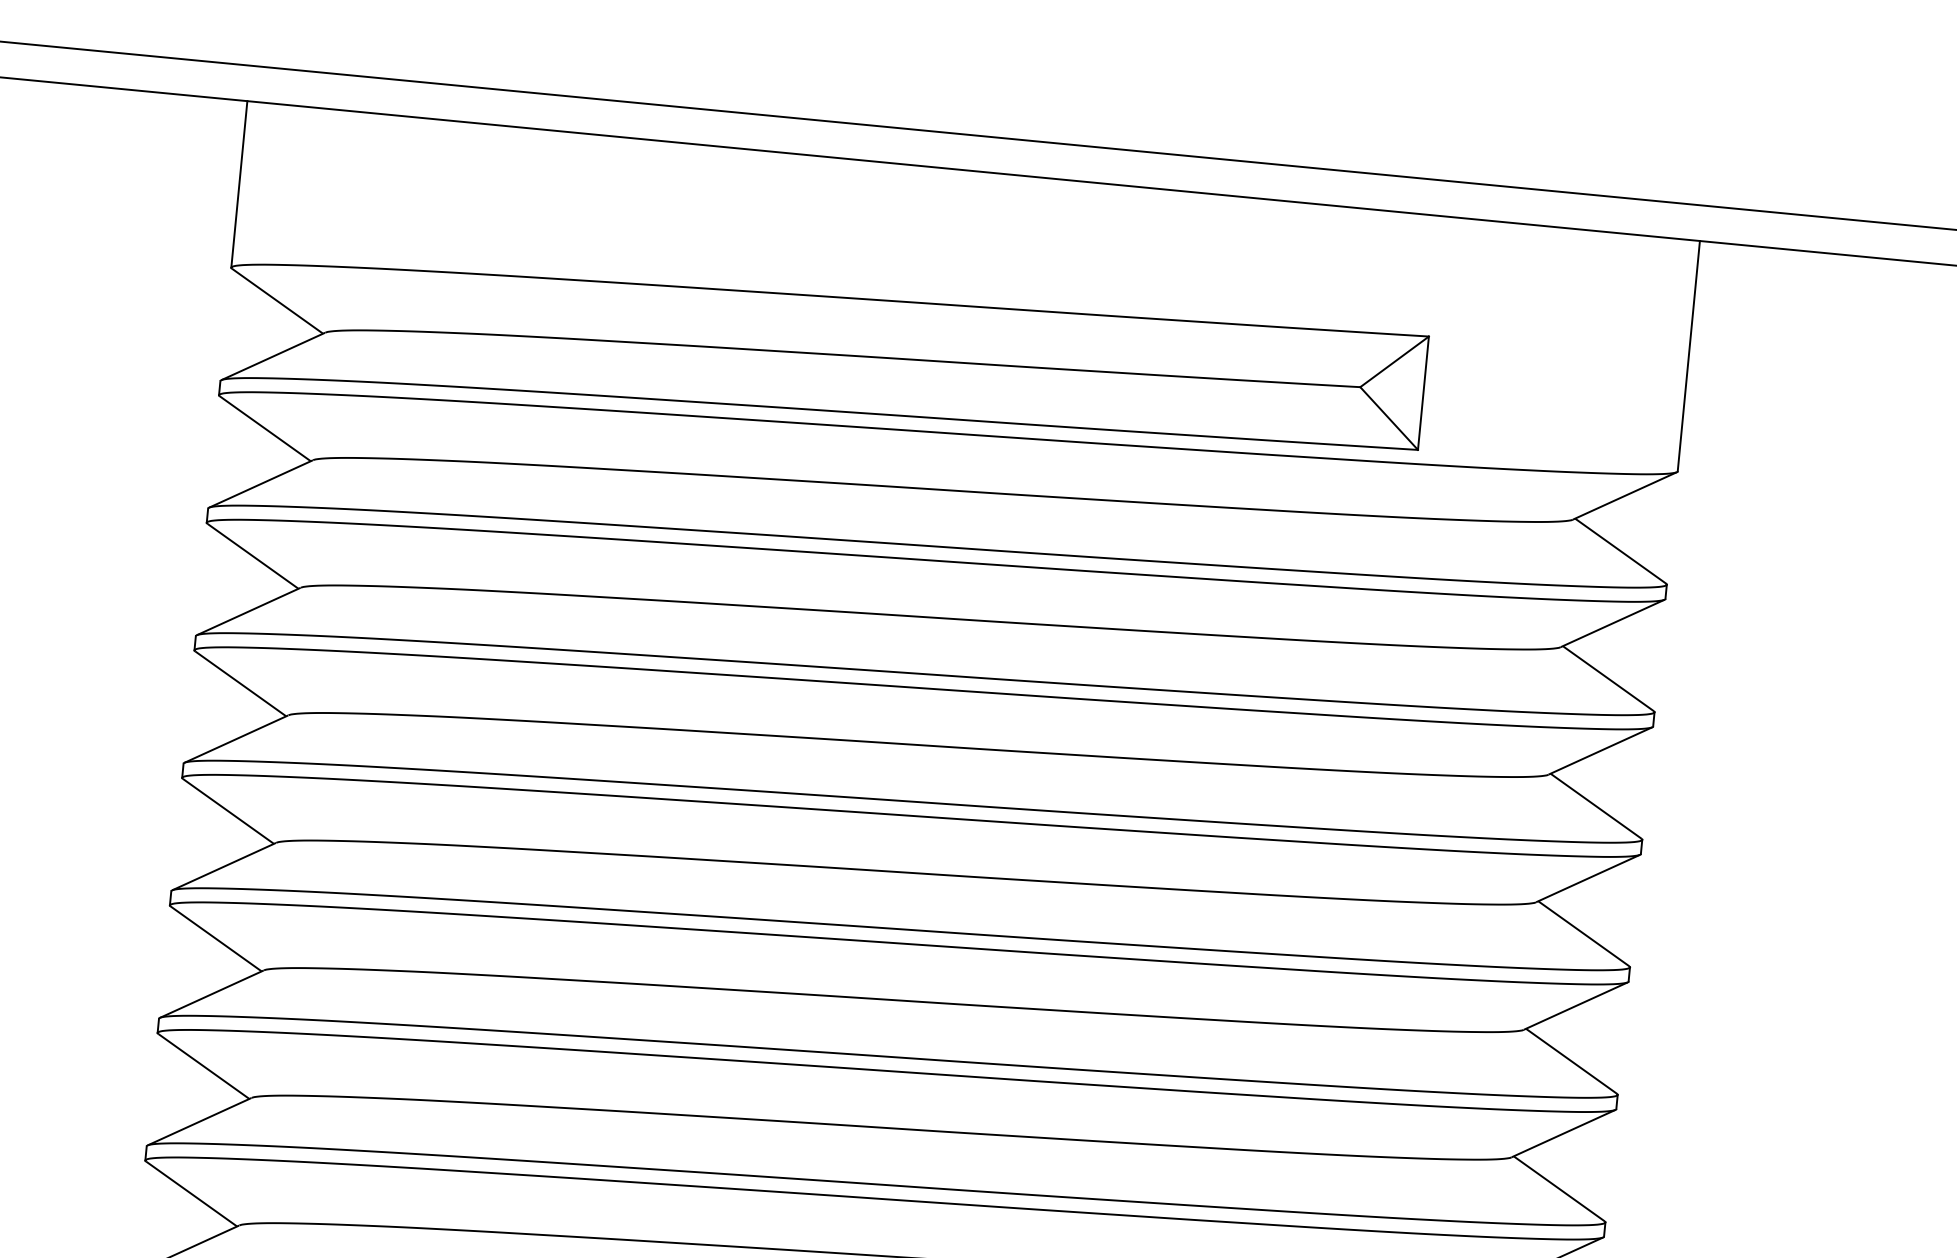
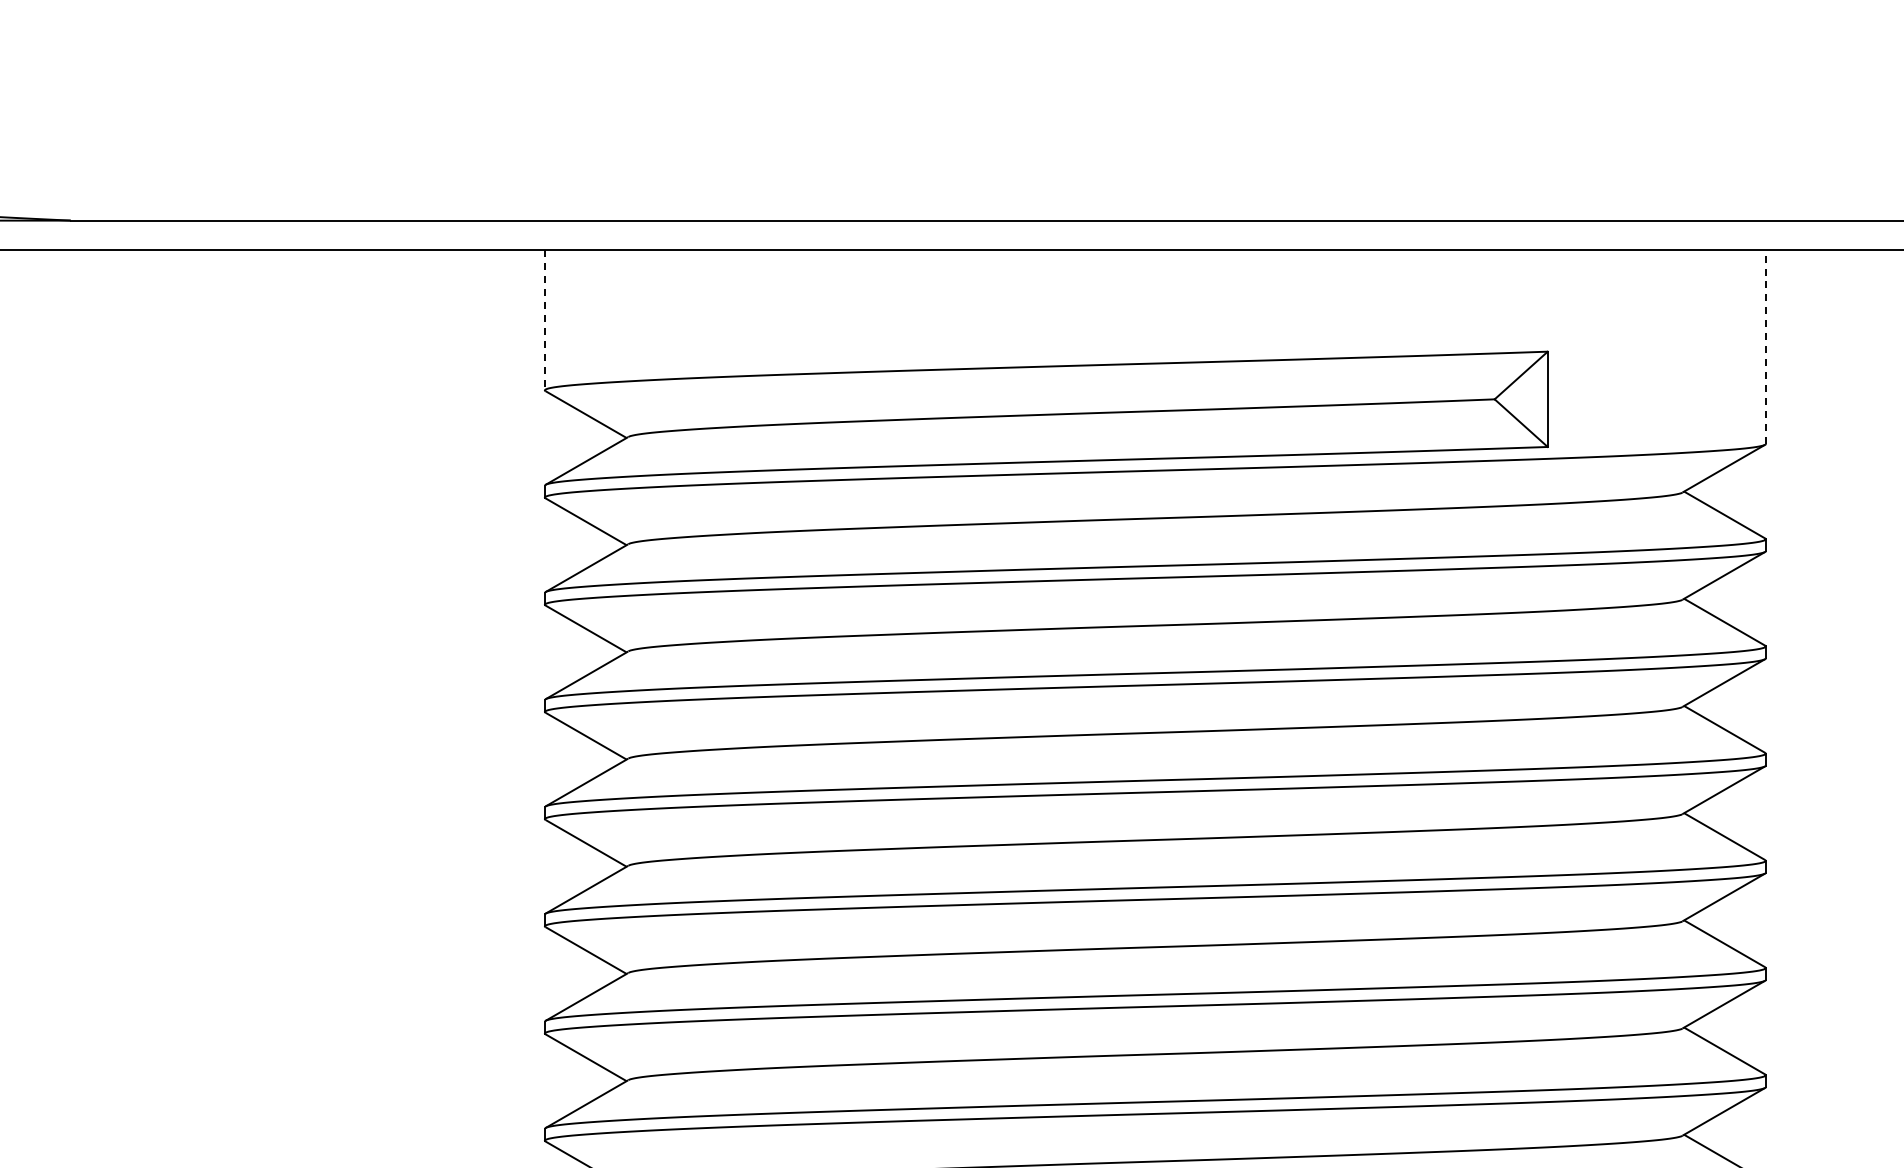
line: (238, 184) -> (544, 320), solid -> dashed
line: (1688, 356) -> (1765, 347), solid -> dashed

